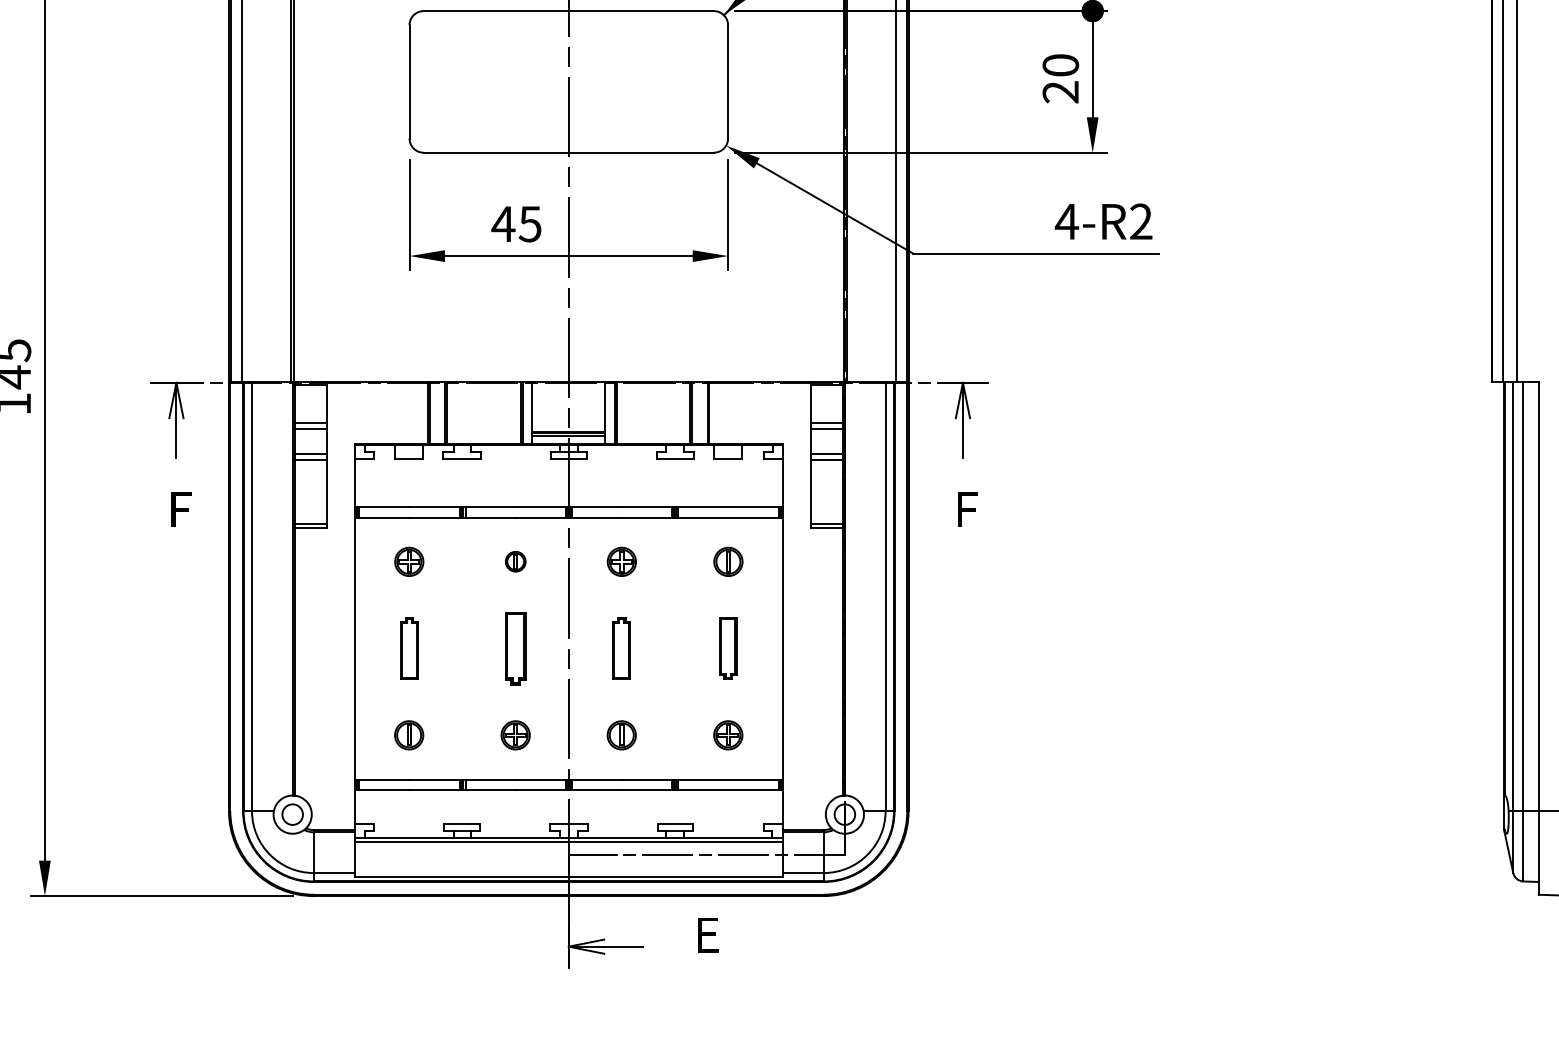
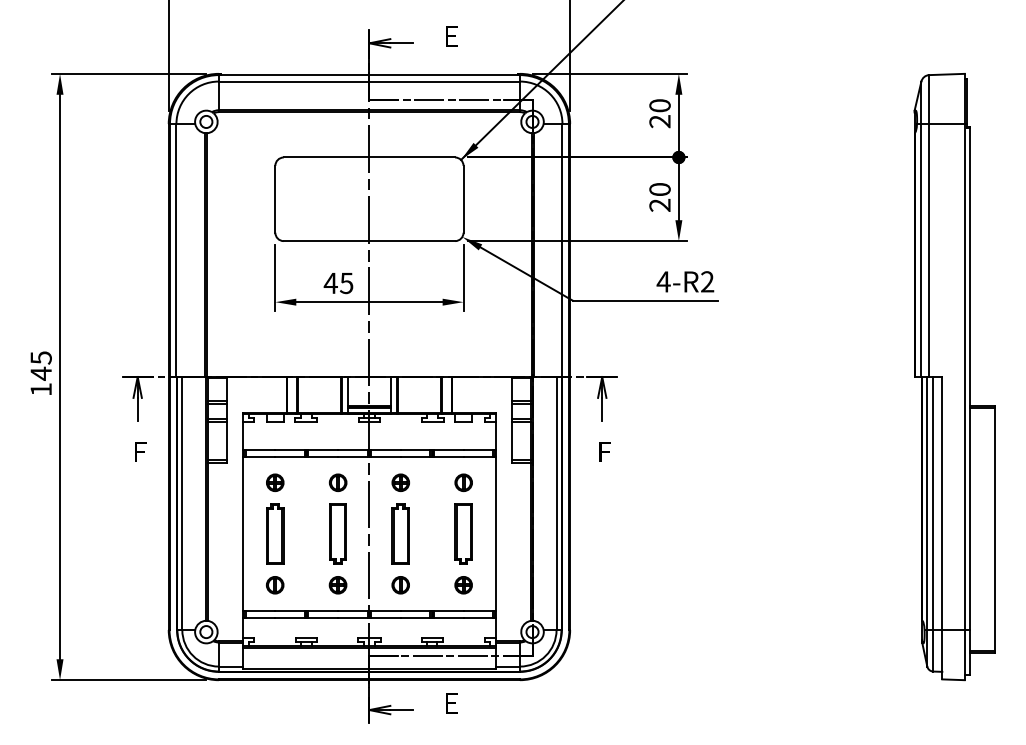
part: (514, 561) -> (337, 482), size x1.43
part: (409, 647) -> (275, 533), size x1.67
part: (514, 647) -> (337, 533), size x1.43
part: (621, 647) -> (400, 533), size x1.67
part: (728, 647) -> (463, 533), size x1.67

